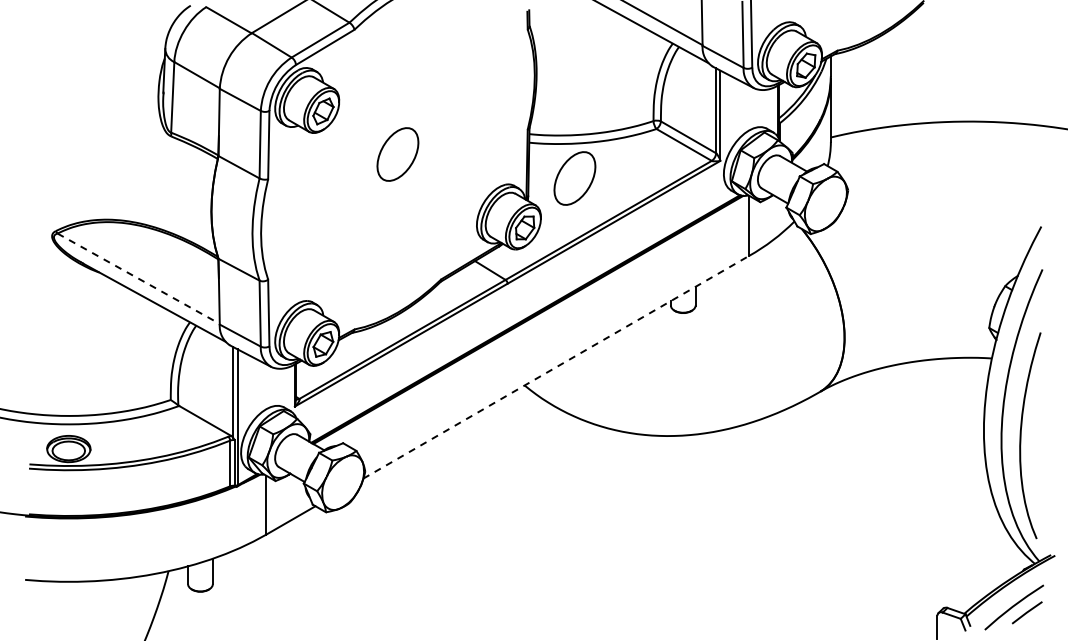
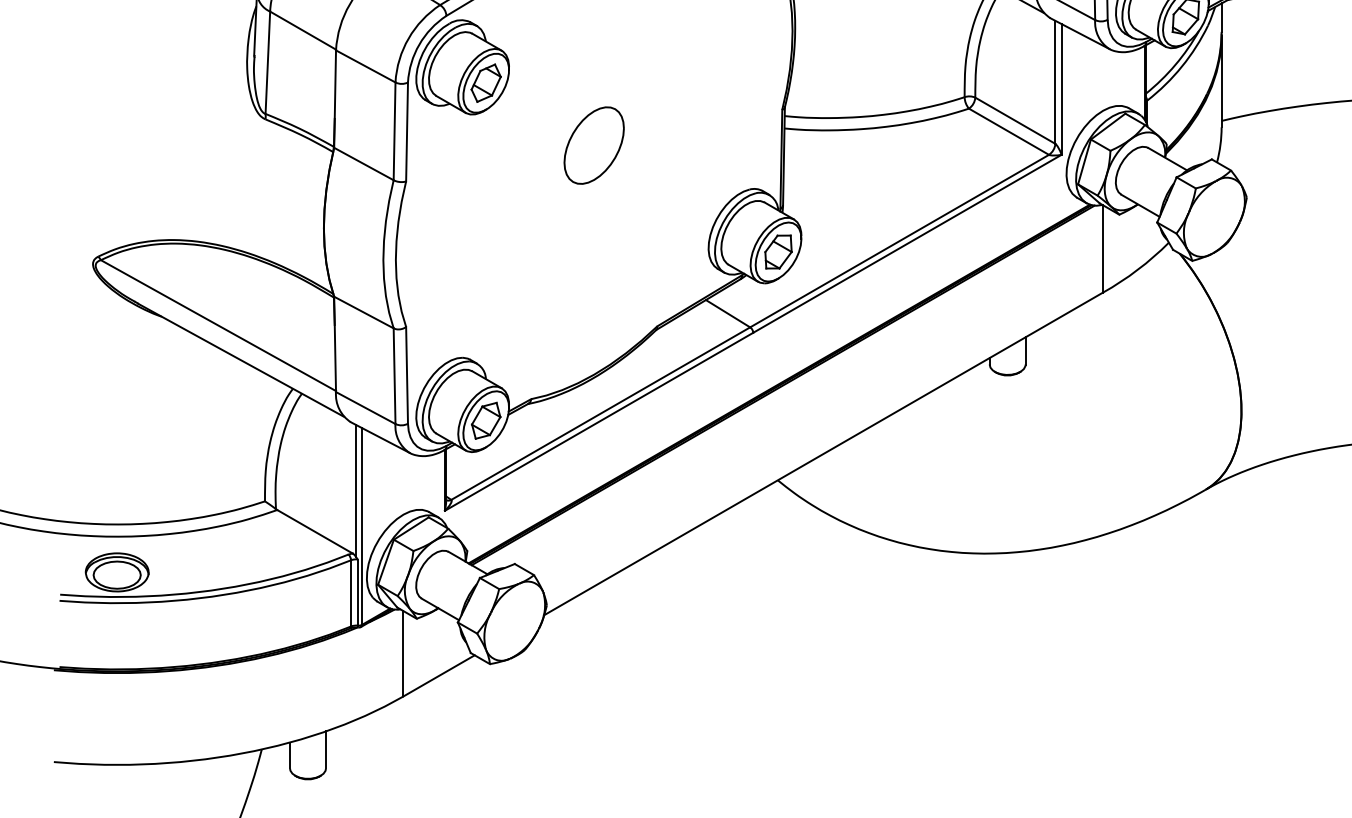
part: (574, 178) -> (850, 180), removed
line: (138, 278) -> (218, 325), dashed -> solid
line: (556, 367) -> (823, 454), dashed -> solid

